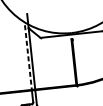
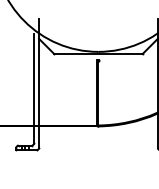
line: (28, 58) -> (34, 80), dashed -> solid

